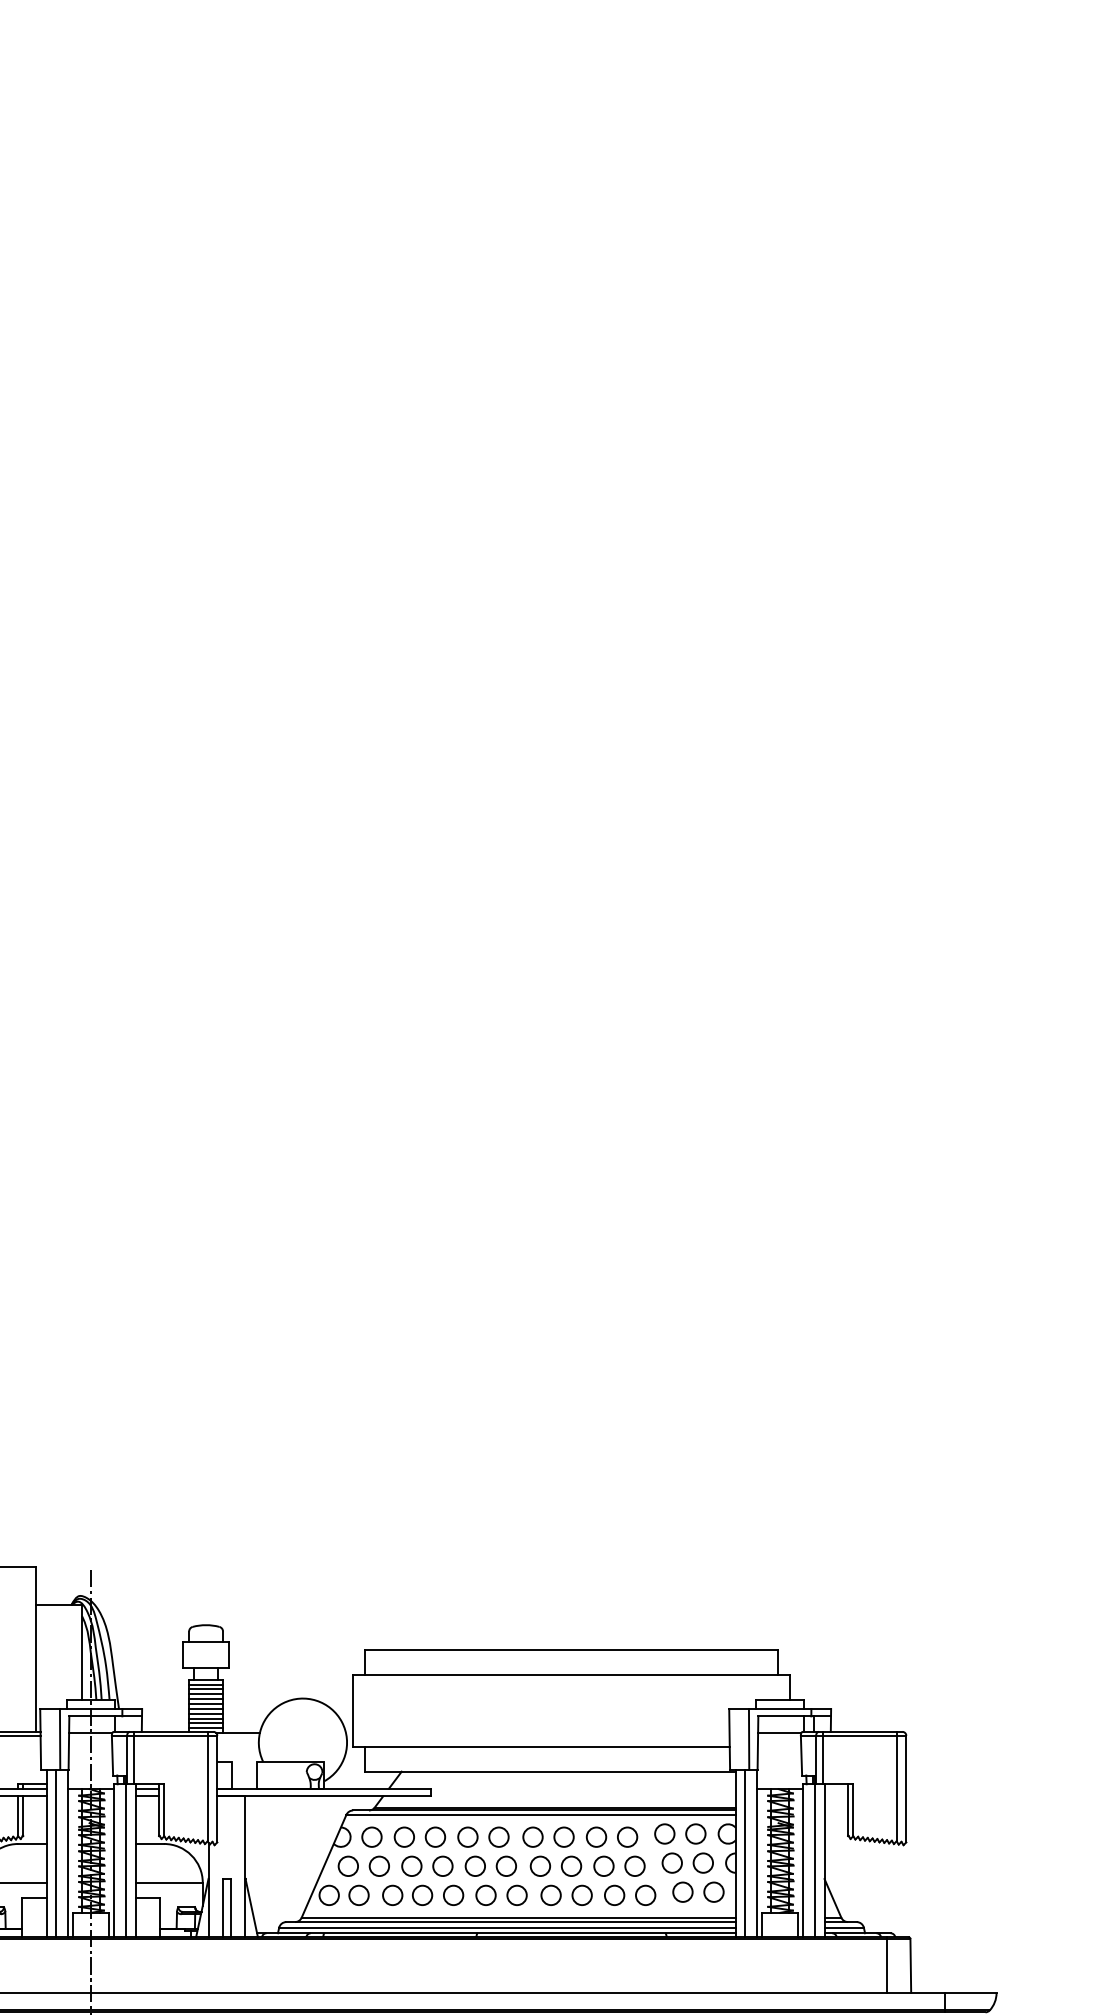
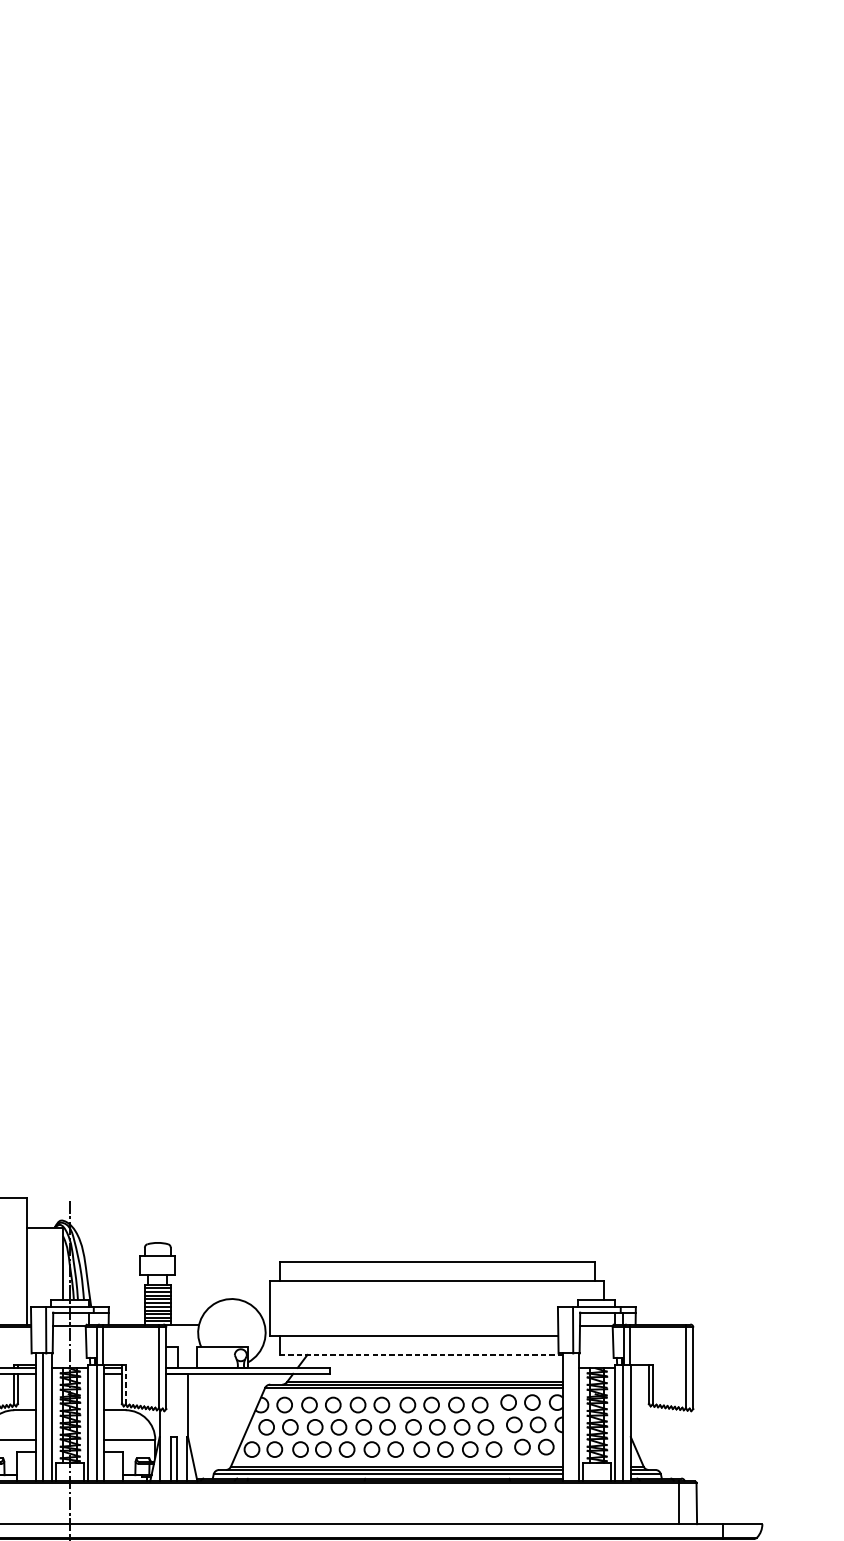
line: (550, 1771) -> (421, 1354), solid -> dashed
line: (163, 1809) -> (125, 1383), solid -> dashed
line: (745, 1853) -> (570, 1417), removed

